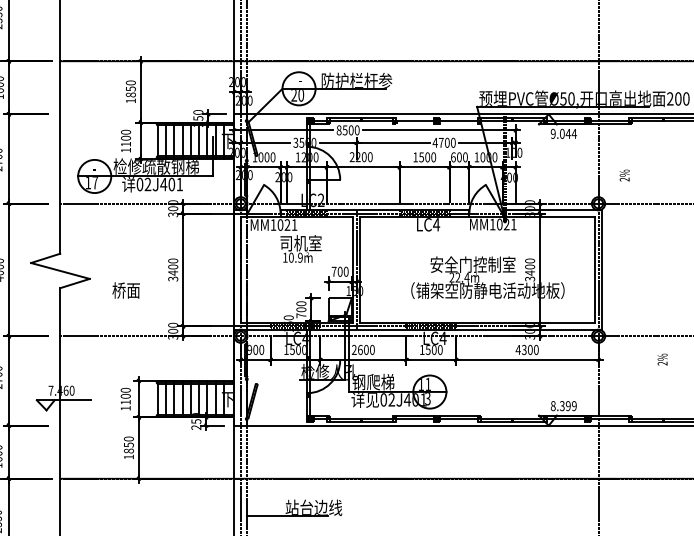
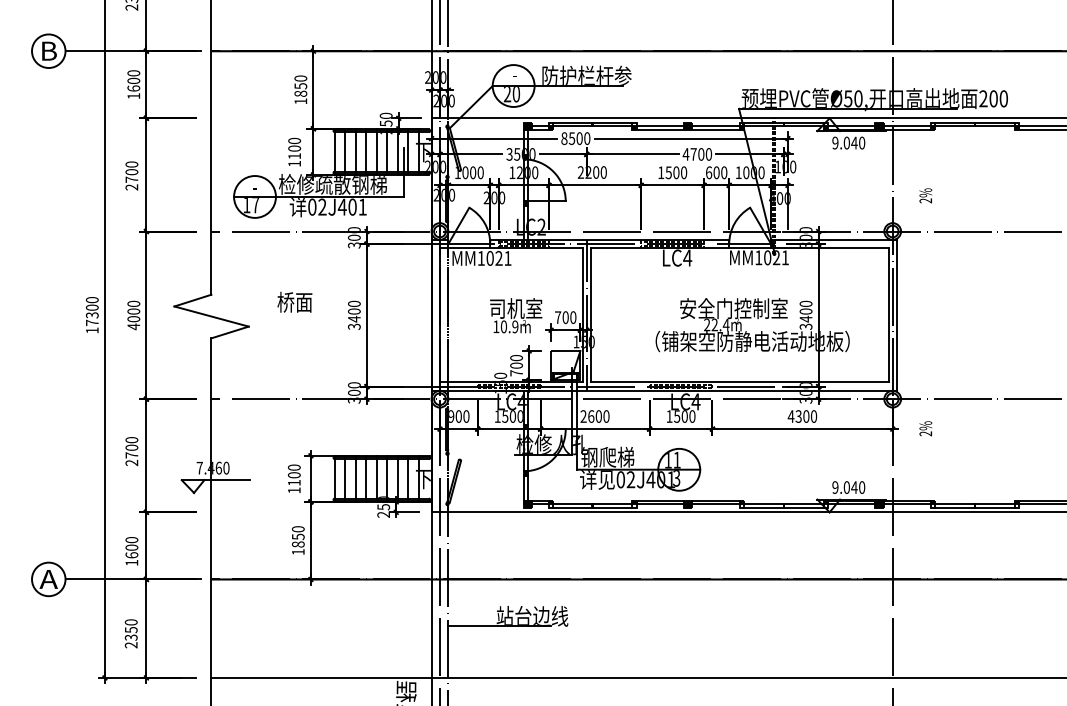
line: (414, 123) -> (659, 130), added
line: (458, 123) -> (715, 130), added
text: (573, 133) -> (861, 142), 9.044 -> 9.040
text: (301, 248) -> (516, 315), moved
text: (125, 289) -> (294, 301), moved
text: (662, 359) -> (925, 428), moved
text: (563, 406) -> (848, 487), 8.399 -> 9.040

